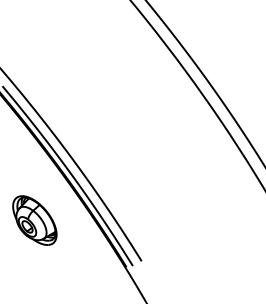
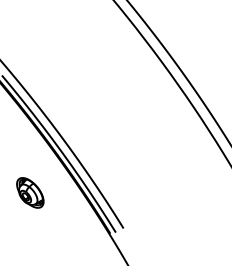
part: (35, 220) -> (30, 192), size x0.7

